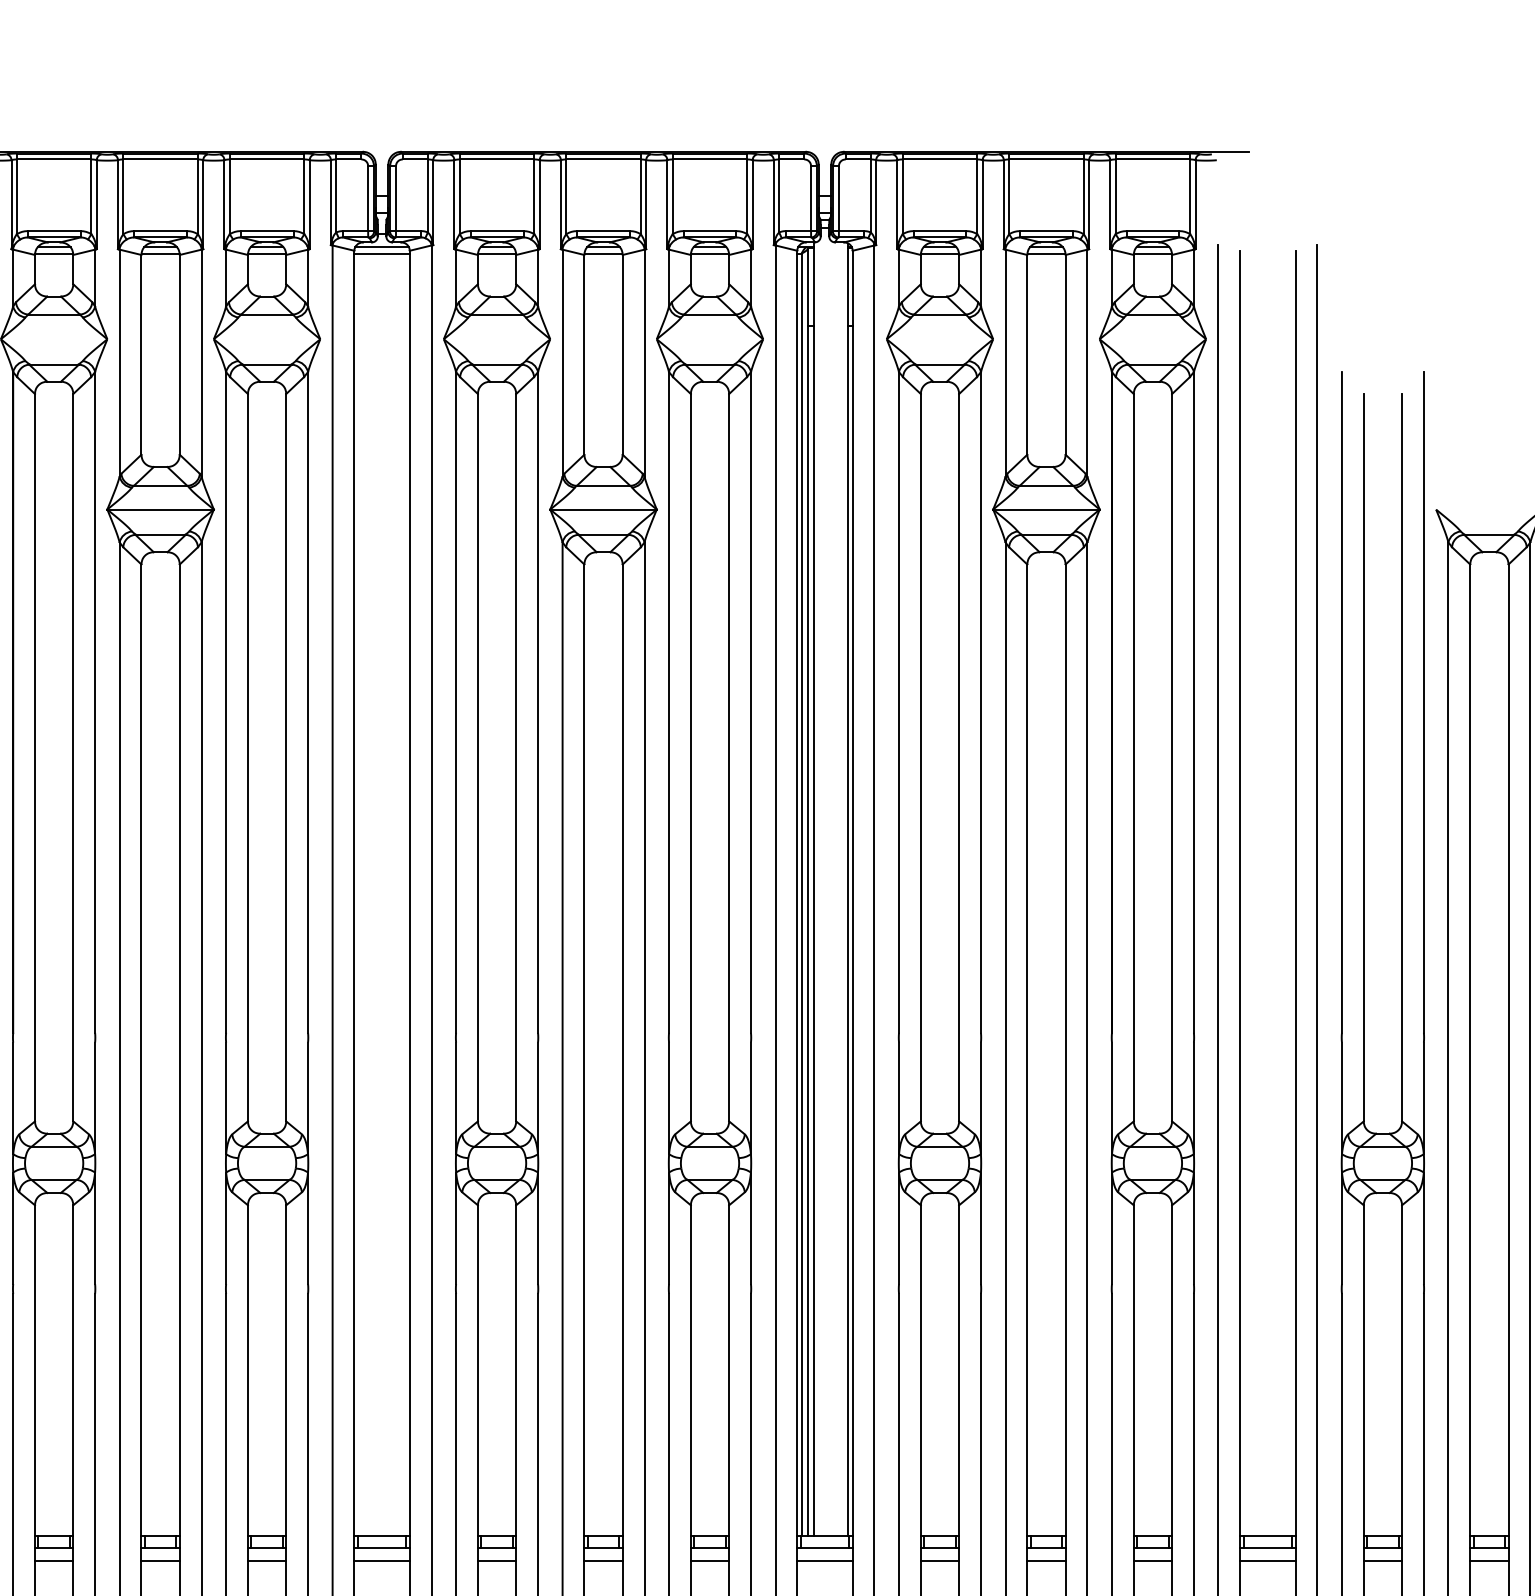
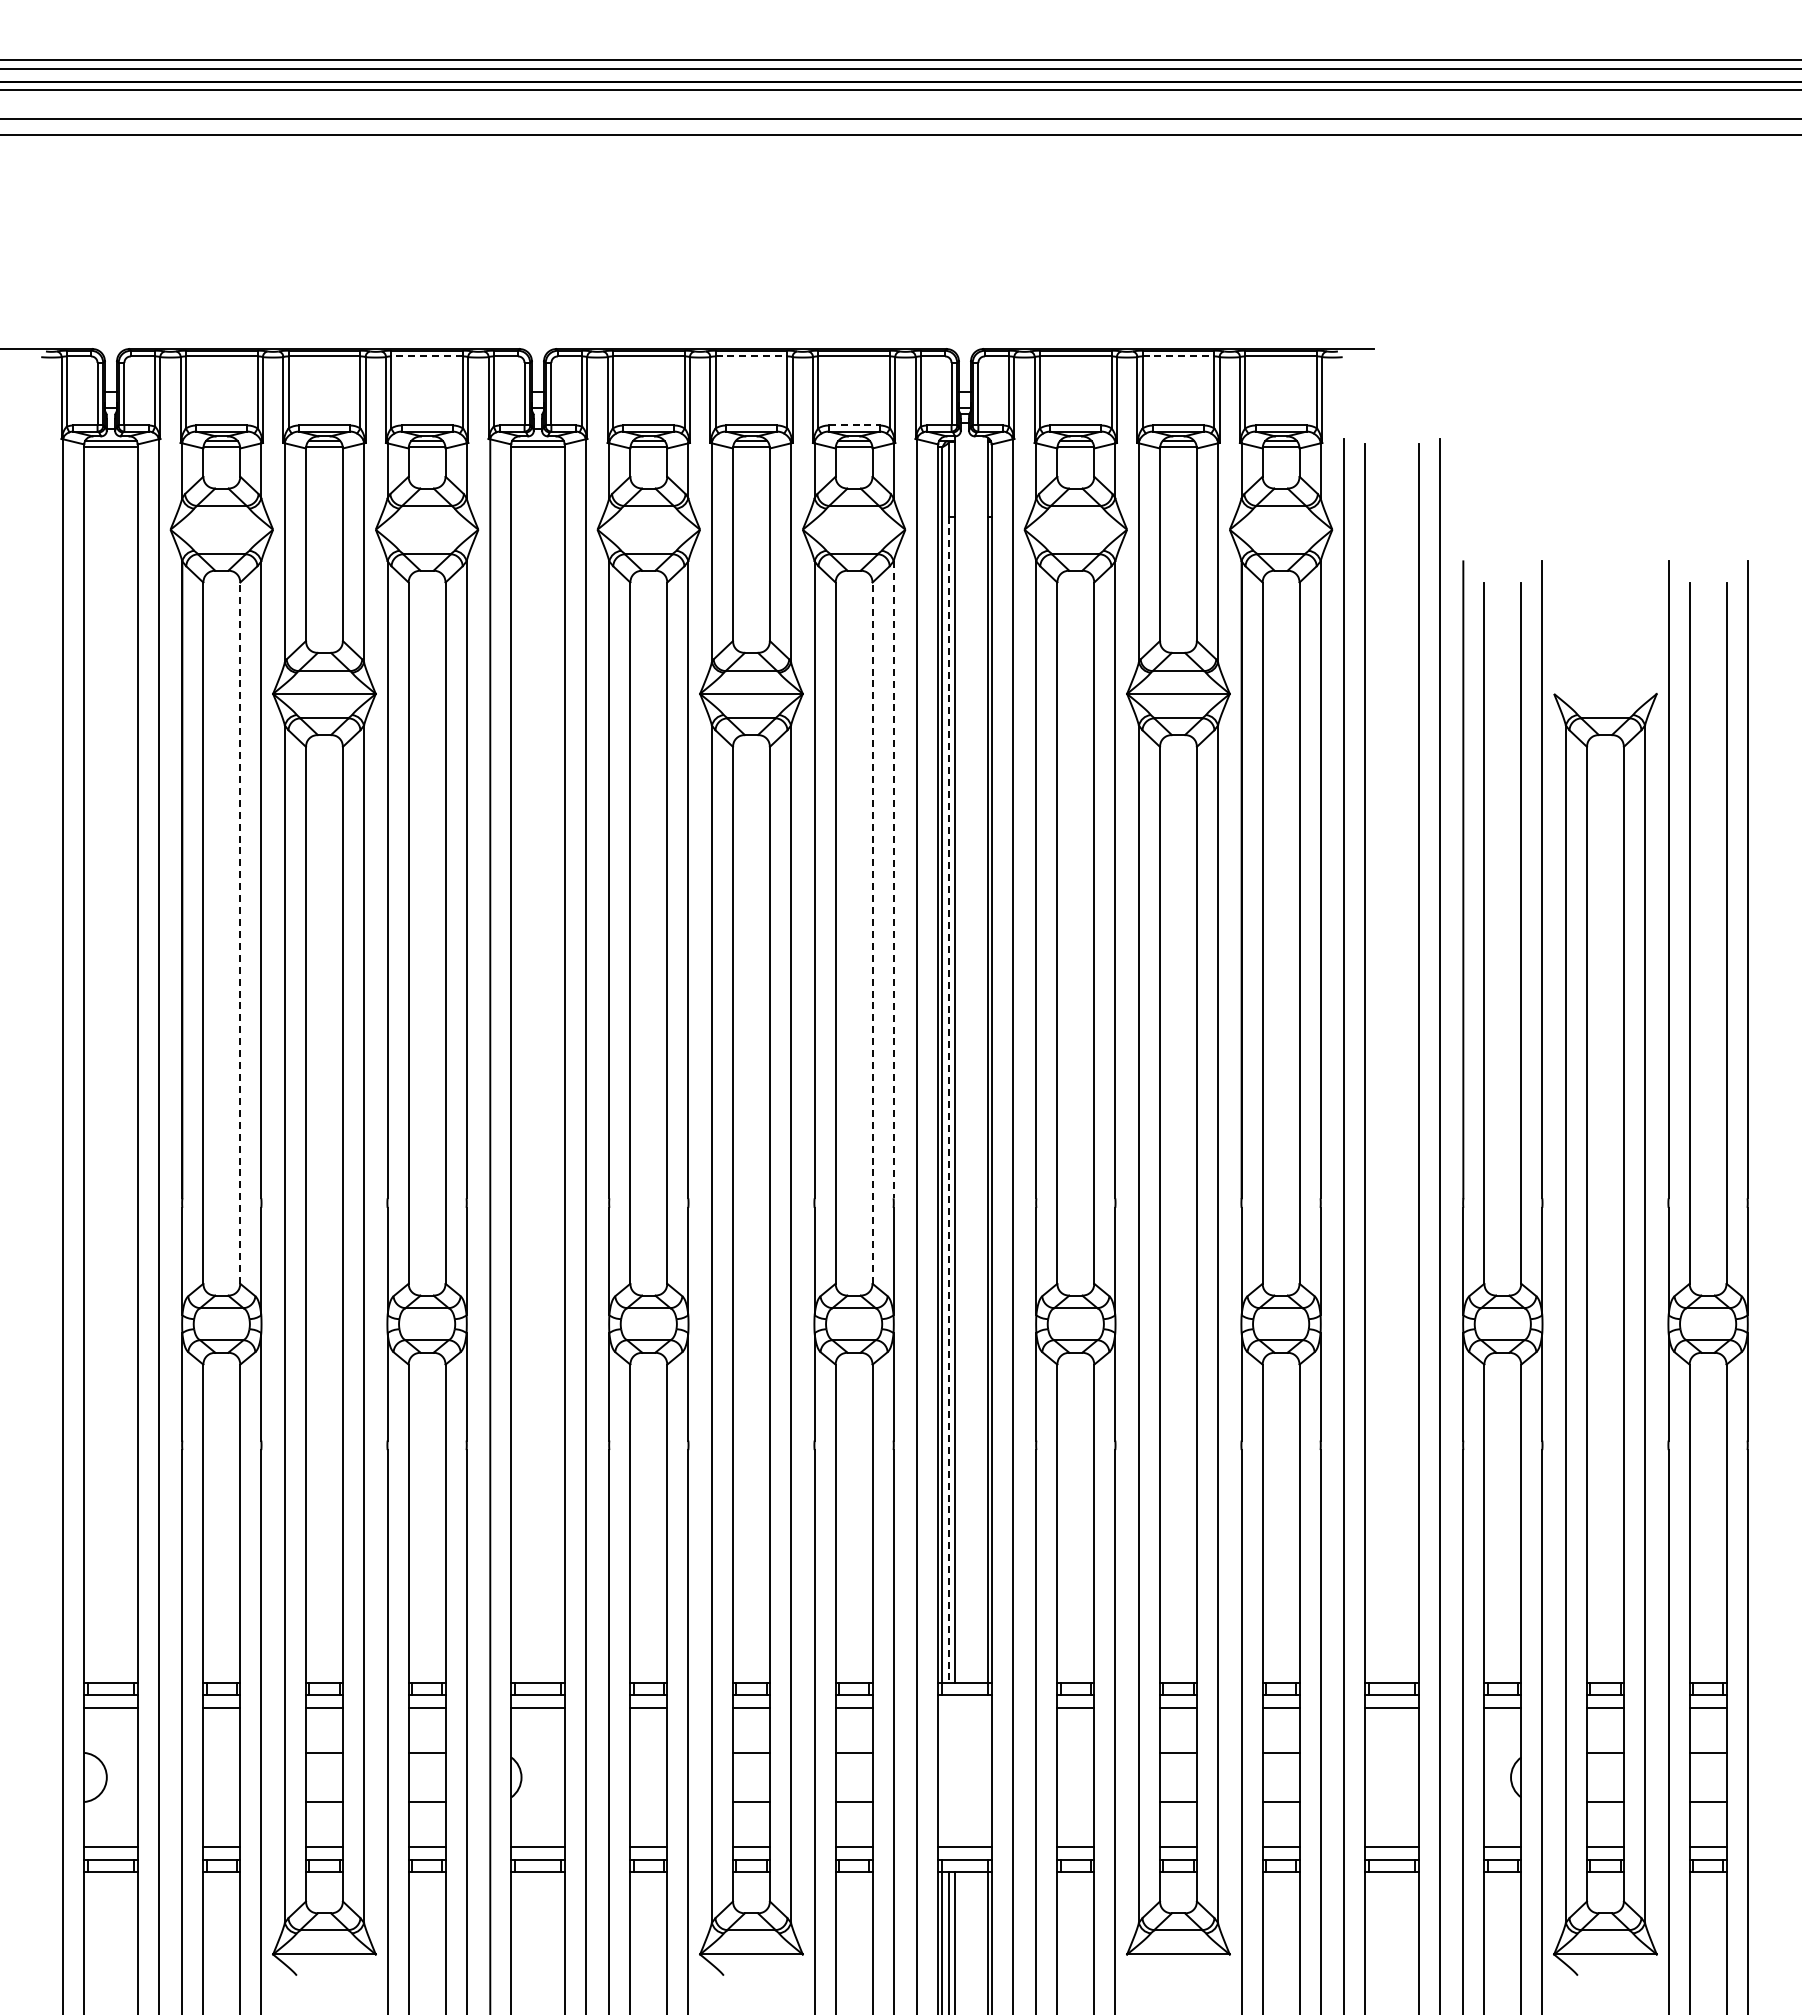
line: (267, 159) -> (427, 356), solid -> dashed
line: (603, 159) -> (751, 356), solid -> dashed
line: (1046, 159) -> (1178, 356), solid -> dashed
line: (710, 231) -> (854, 425), solid -> dashed
line: (750, 703) -> (893, 880), solid -> dashed
line: (73, 758) -> (240, 933), solid -> dashed
line: (729, 758) -> (872, 933), solid -> dashed
line: (807, 931) -> (948, 1100), solid -> dashed
line: (824, 1560) -> (964, 1707), removed

